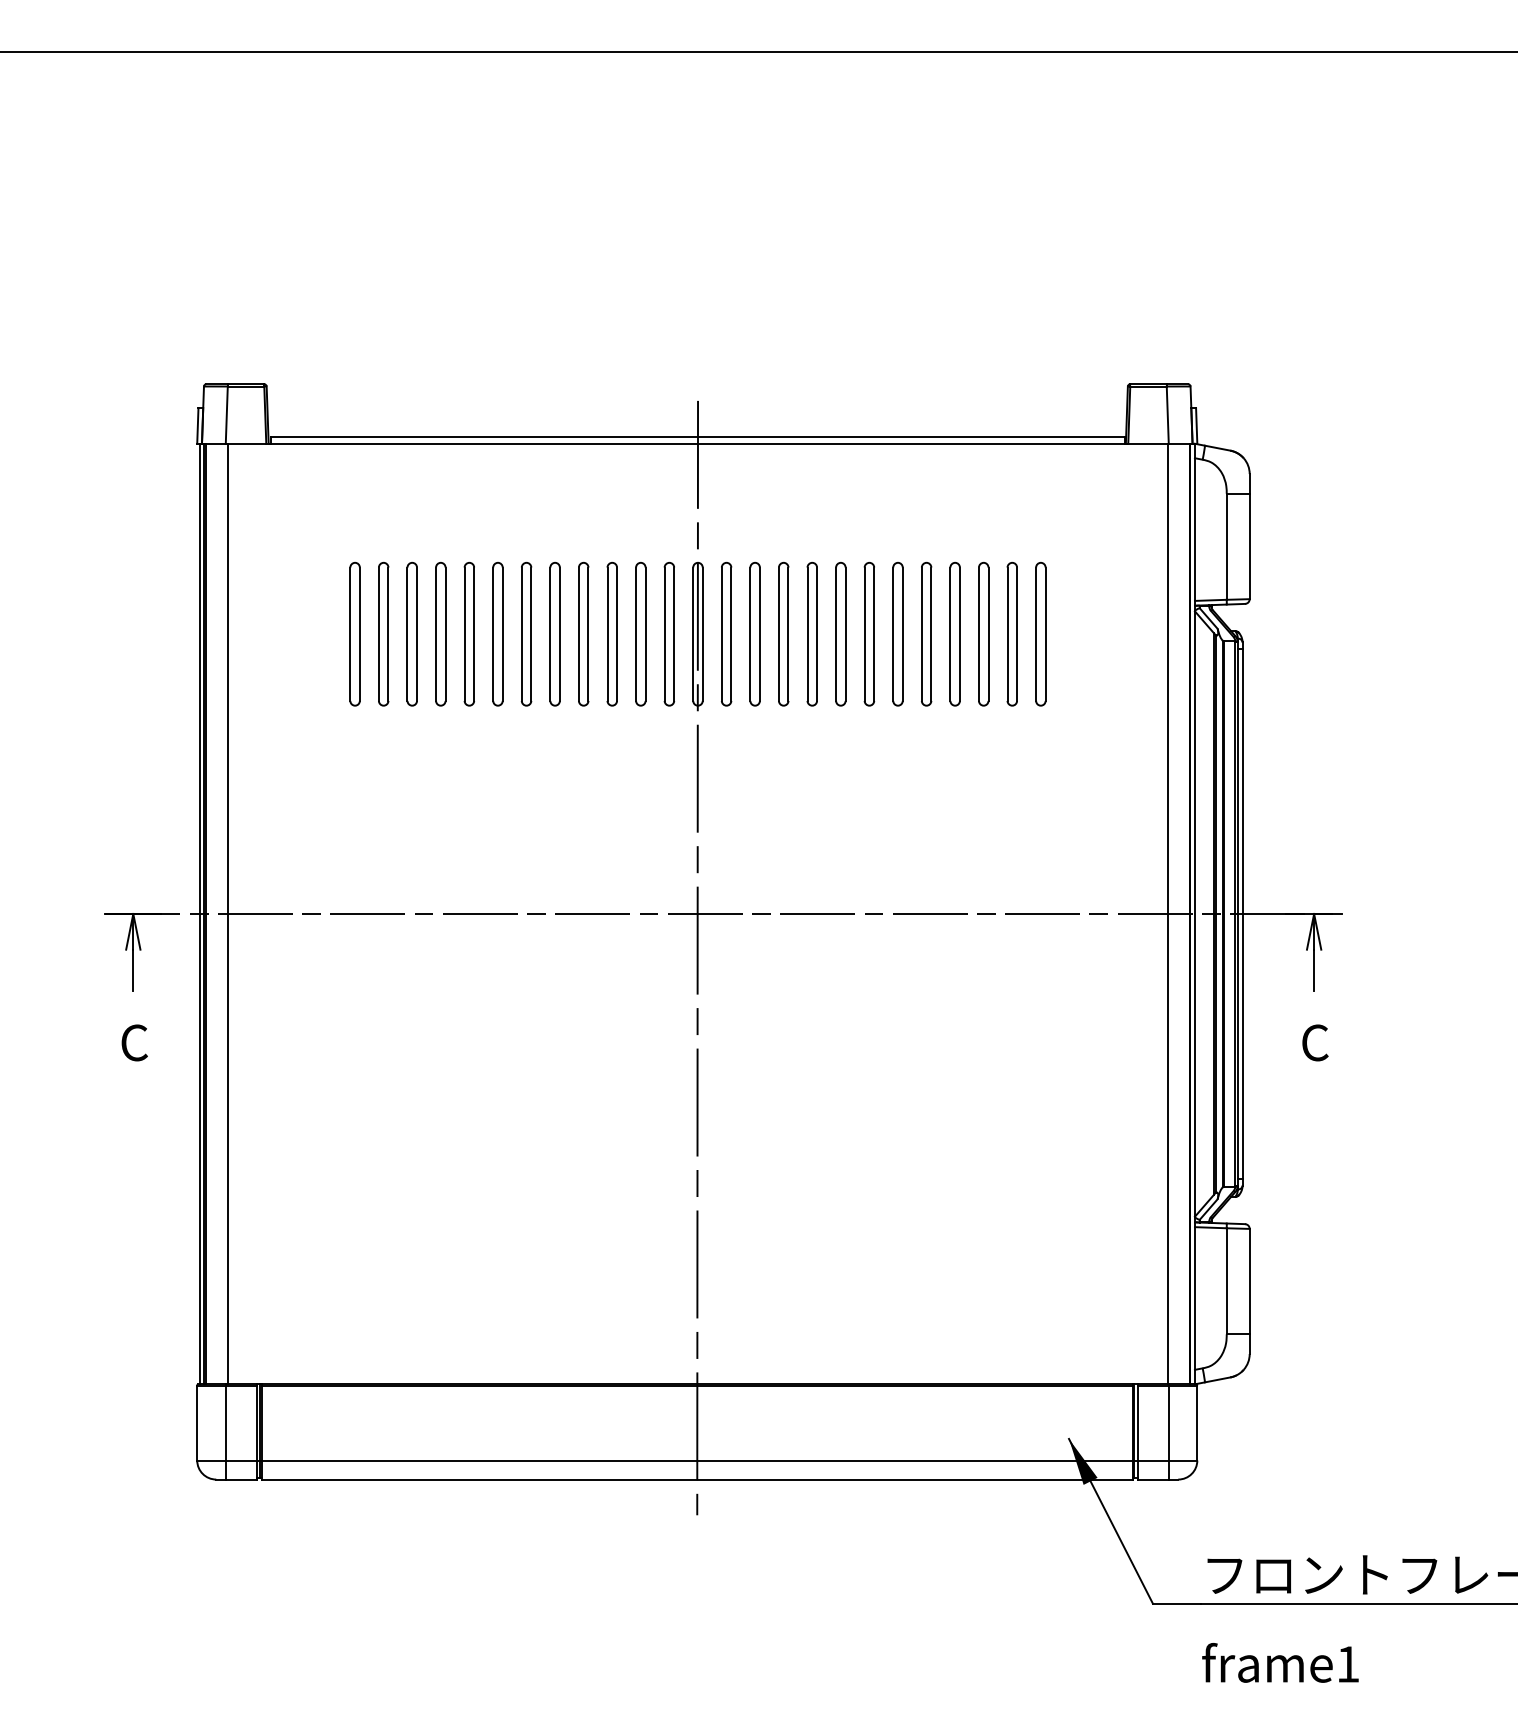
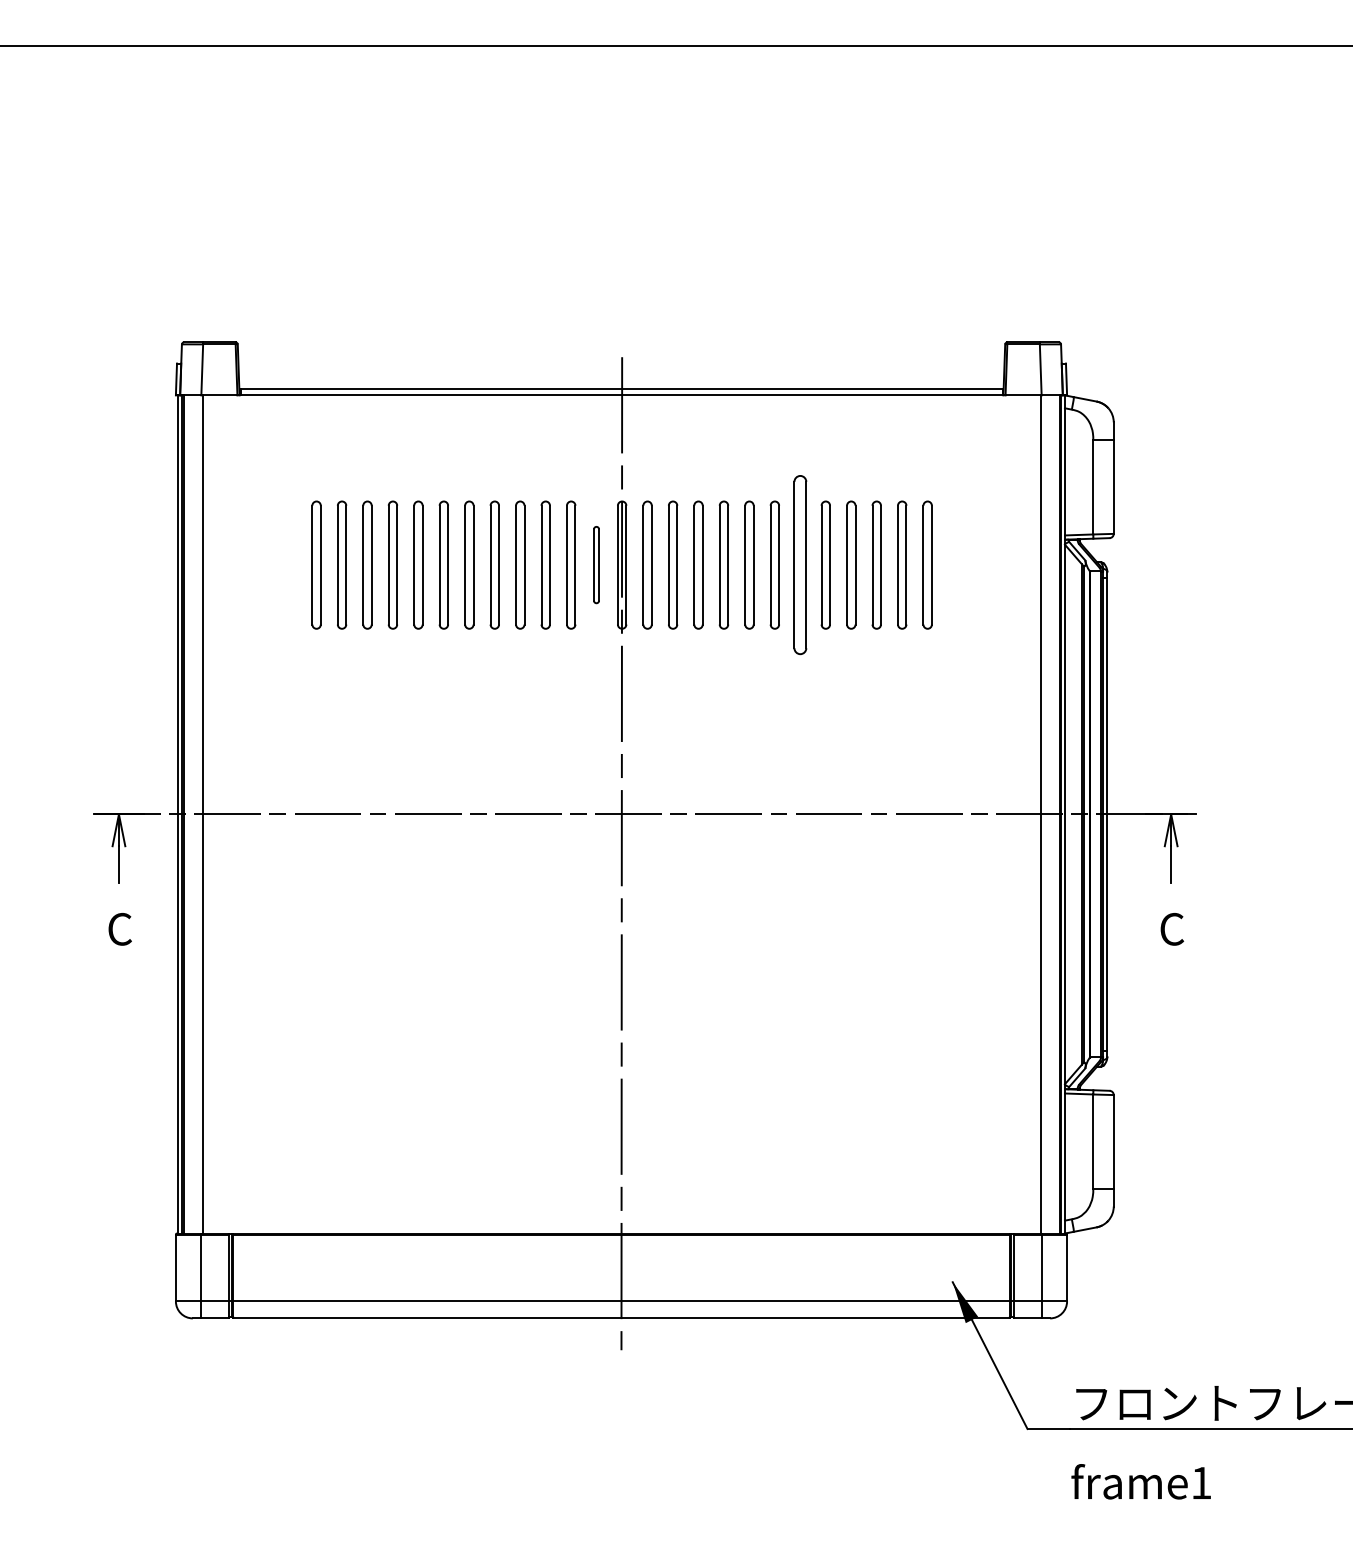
part: (668, 633) -> (595, 564), size x0.6
part: (897, 634) -> (799, 565), size x1.4

